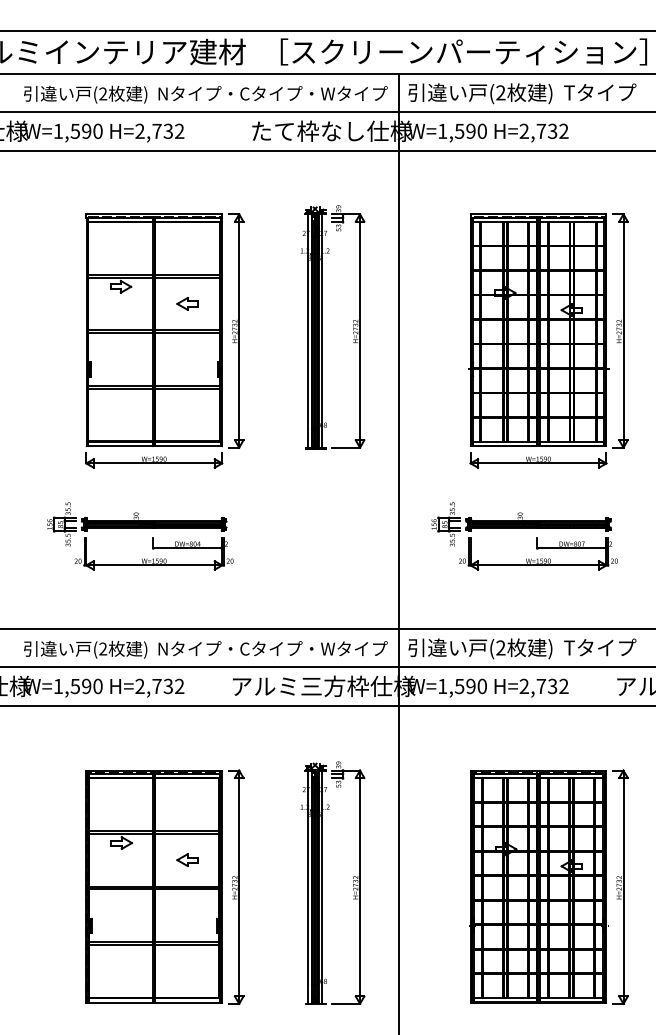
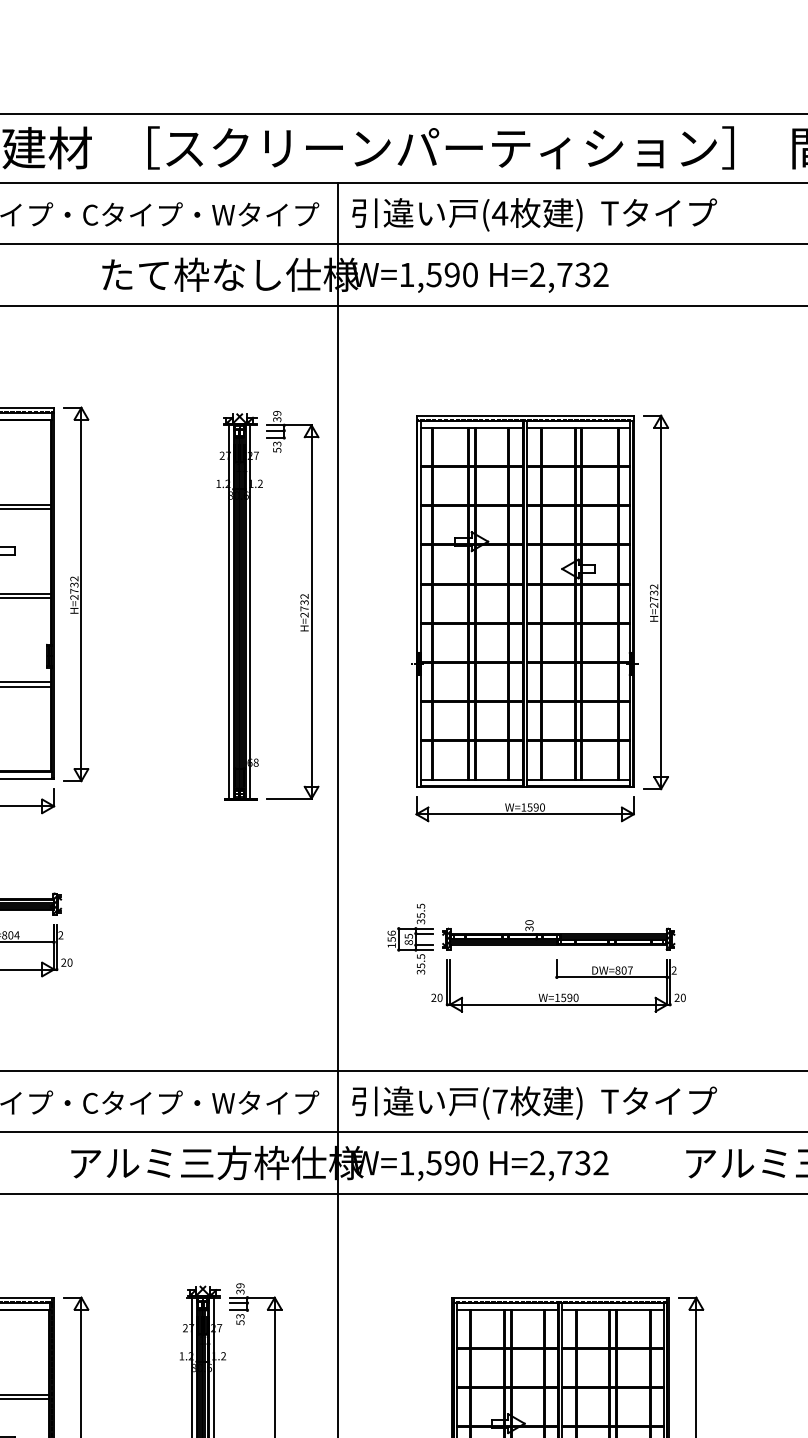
text: (500, 92) -> (499, 212), (2 -> (4
part: (322, 327) -> (251, 606), moved
part: (548, 340) -> (541, 617), moved
part: (524, 528) -> (536, 945), moved
text: (500, 647) -> (499, 1100), (2 -> (7

